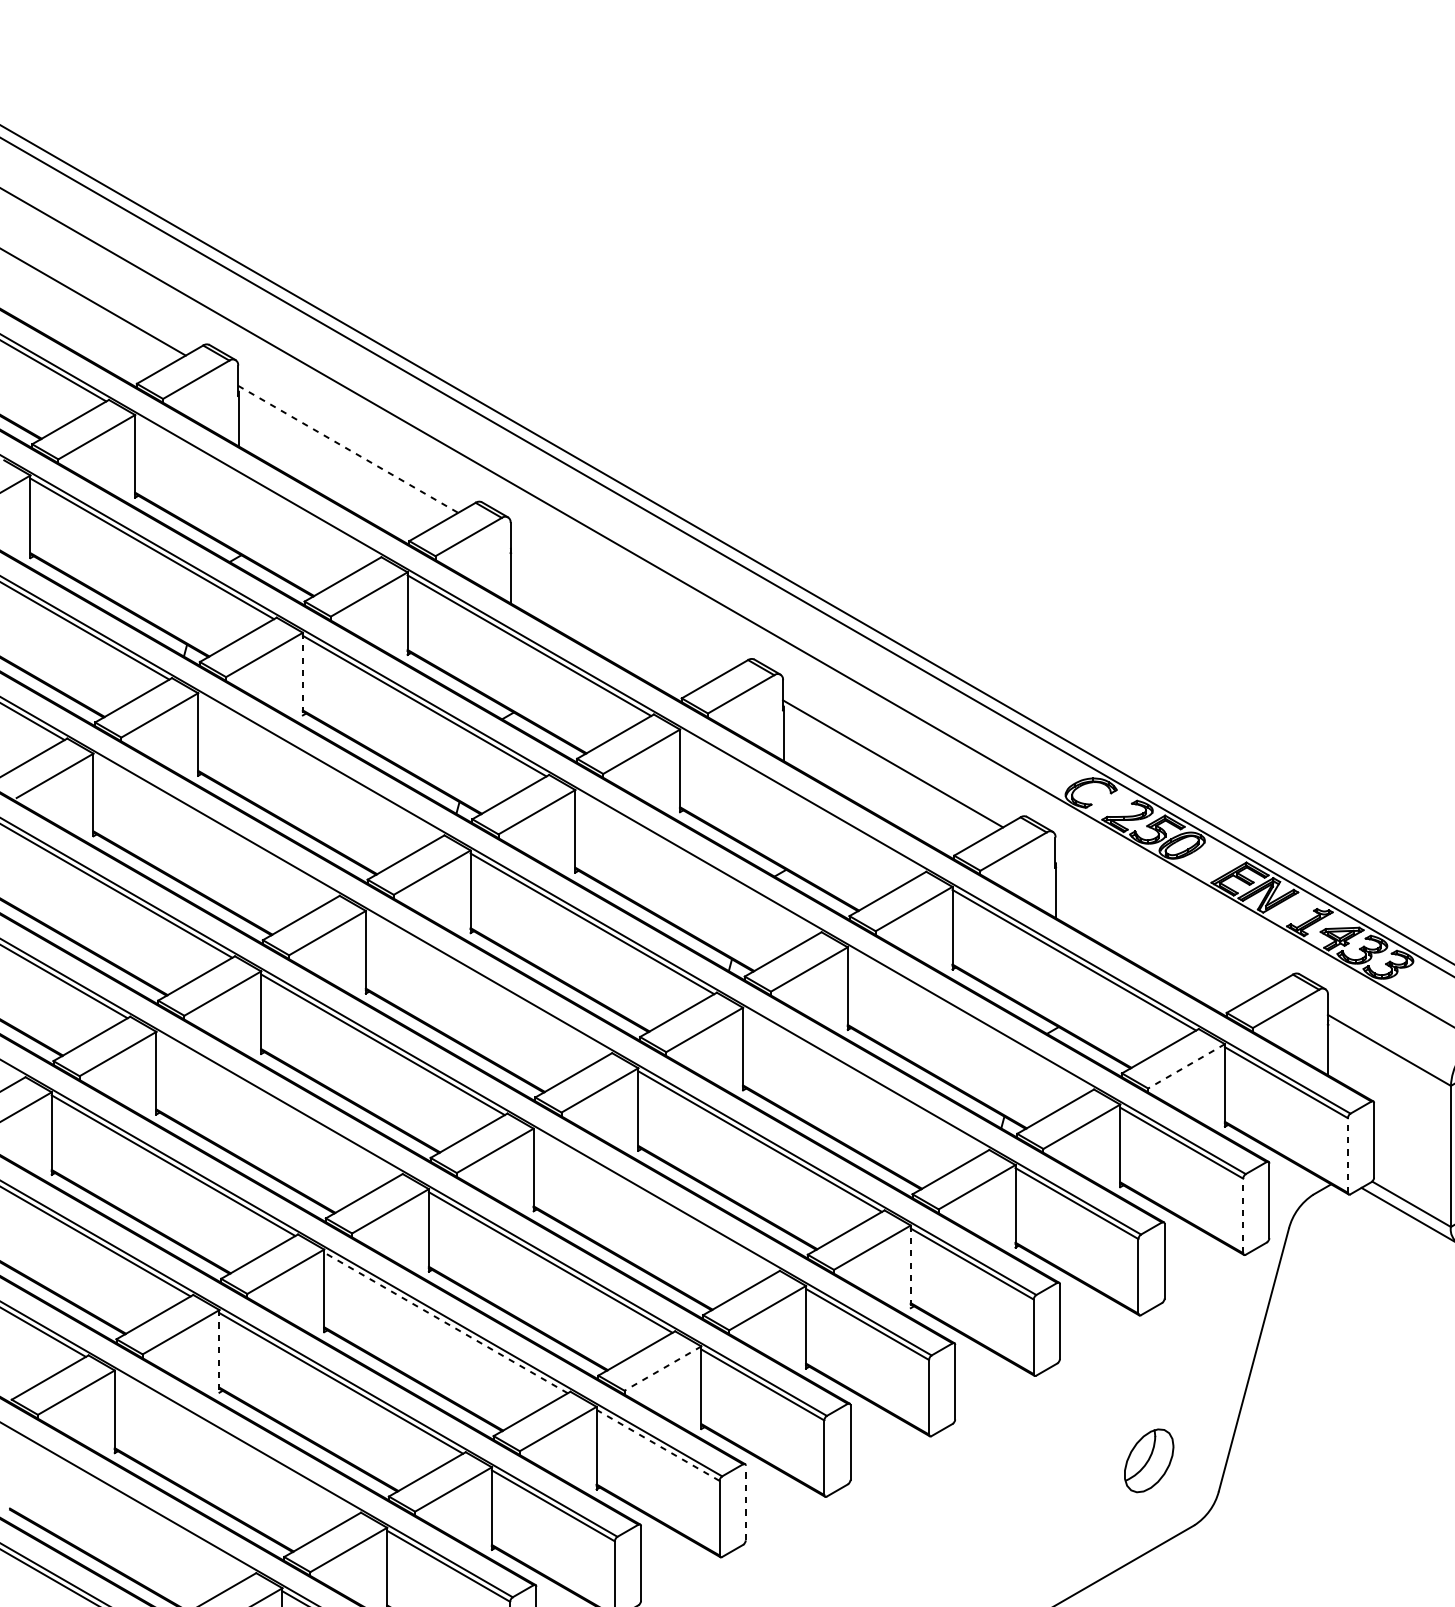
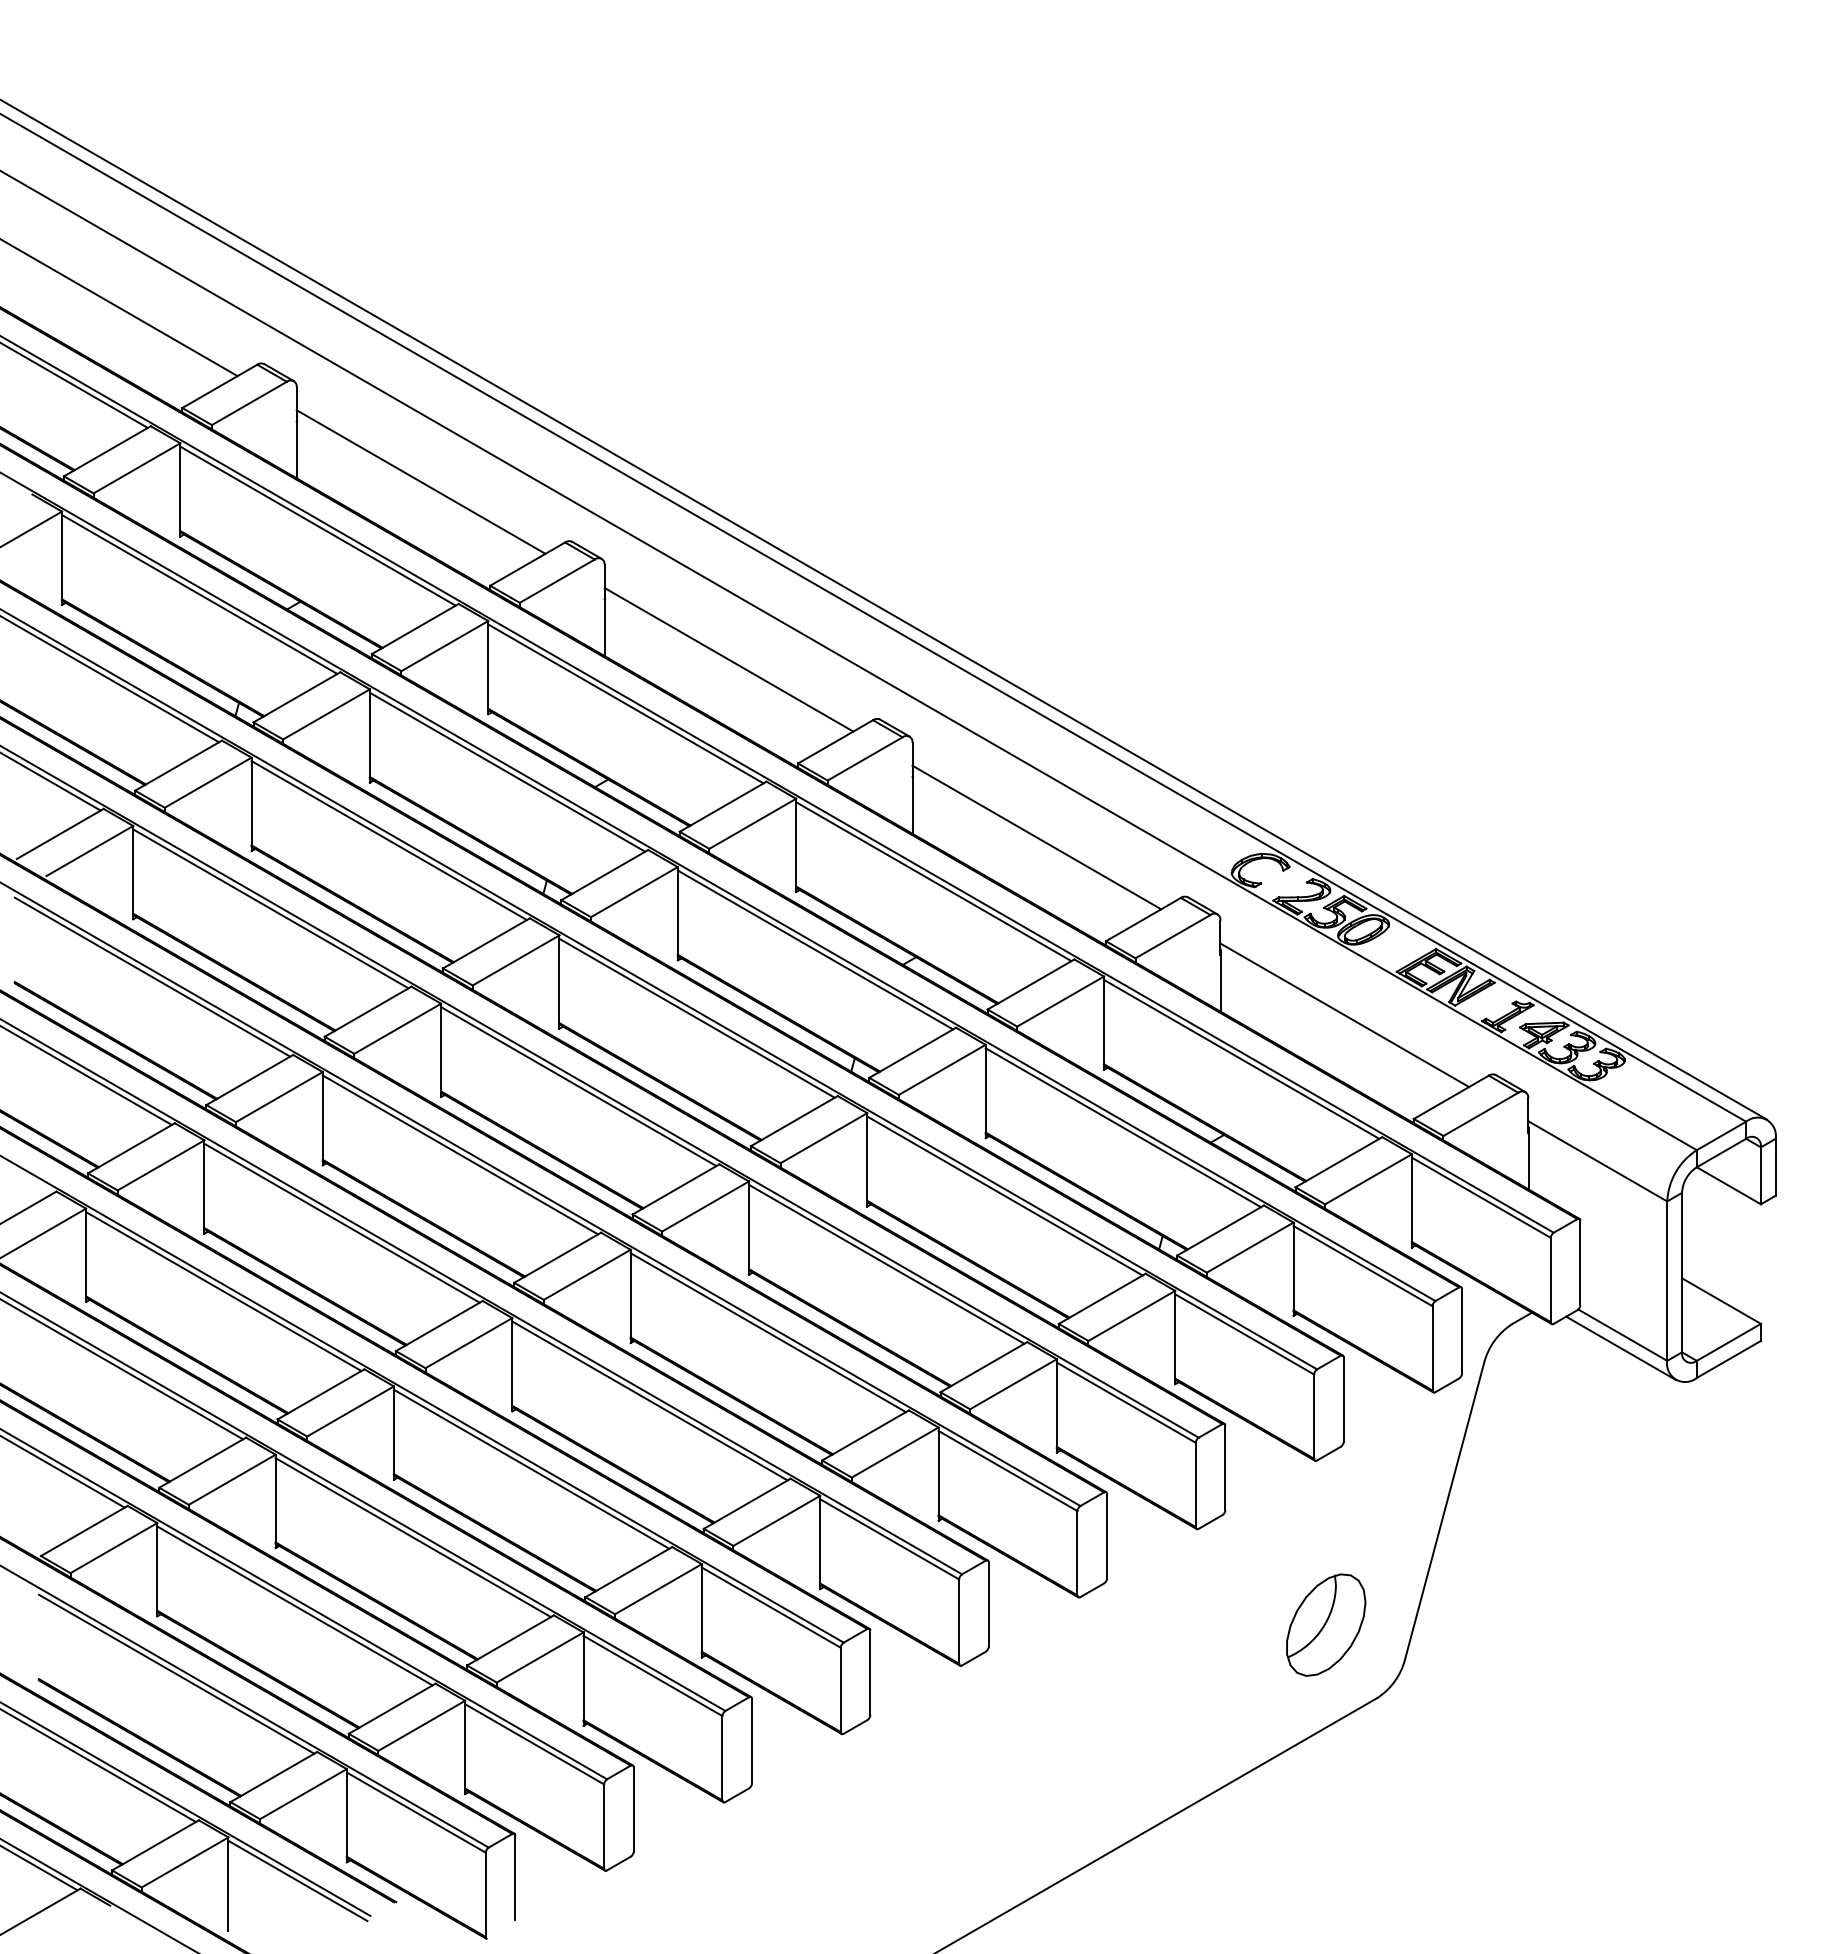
line: (348, 449) -> (421, 482), dashed -> solid
line: (256, 487) -> (317, 525), added
line: (620, 606) -> (728, 659), added
line: (302, 674) -> (369, 736), dashed -> solid
line: (319, 766) -> (388, 840), added
line: (801, 802) -> (933, 881), added
line: (214, 826) -> (270, 908), added
line: (697, 862) -> (815, 949), added
line: (1165, 921) -> (1344, 1015), added
line: (487, 984) -> (578, 1086), added
line: (969, 1020) -> (1123, 1127), added
line: (1186, 1066) -> (1368, 1179), dashed -> solid
line: (864, 1080) -> (1004, 1195), added
line: (277, 1104) -> (341, 1222), added
line: (1347, 1155) -> (1550, 1279), dashed -> solid
line: (654, 1201) -> (767, 1332), added
line: (1243, 1215) -> (1432, 1347), dashed -> solid
line: (910, 1266) -> (1056, 1405), dashed -> solid
line: (445, 1323) -> (531, 1469), dashed -> solid
line: (219, 1351) -> (275, 1501), dashed -> solid
line: (662, 1369) -> (776, 1521), dashed -> solid
line: (236, 1443) -> (294, 1605), added
line: (657, 1445) -> (770, 1607), dashed -> solid
part: (1149, 1460) -> (1326, 1624), size x1.43
line: (745, 1502) -> (870, 1672), dashed -> solid
line: (131, 1503) -> (176, 1673), added

